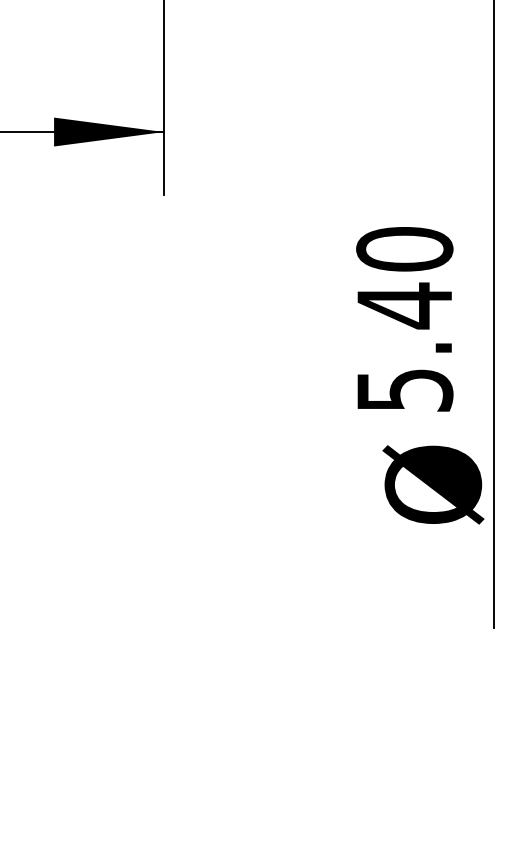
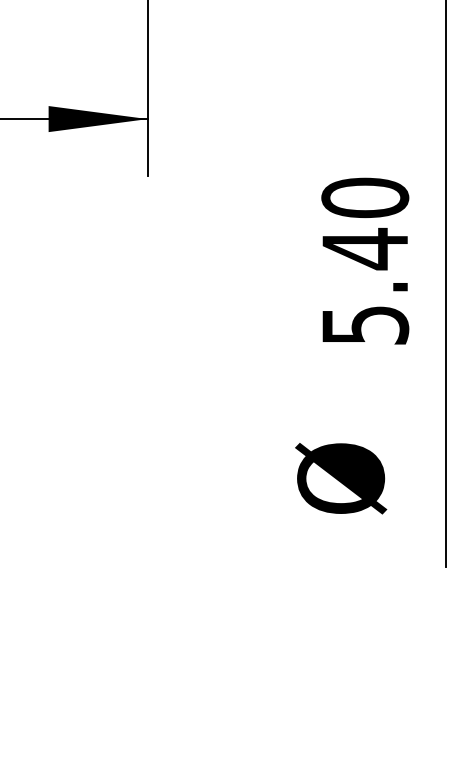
text: (405, 318) -> (365, 260), moved
text: (433, 484) -> (341, 478), moved

